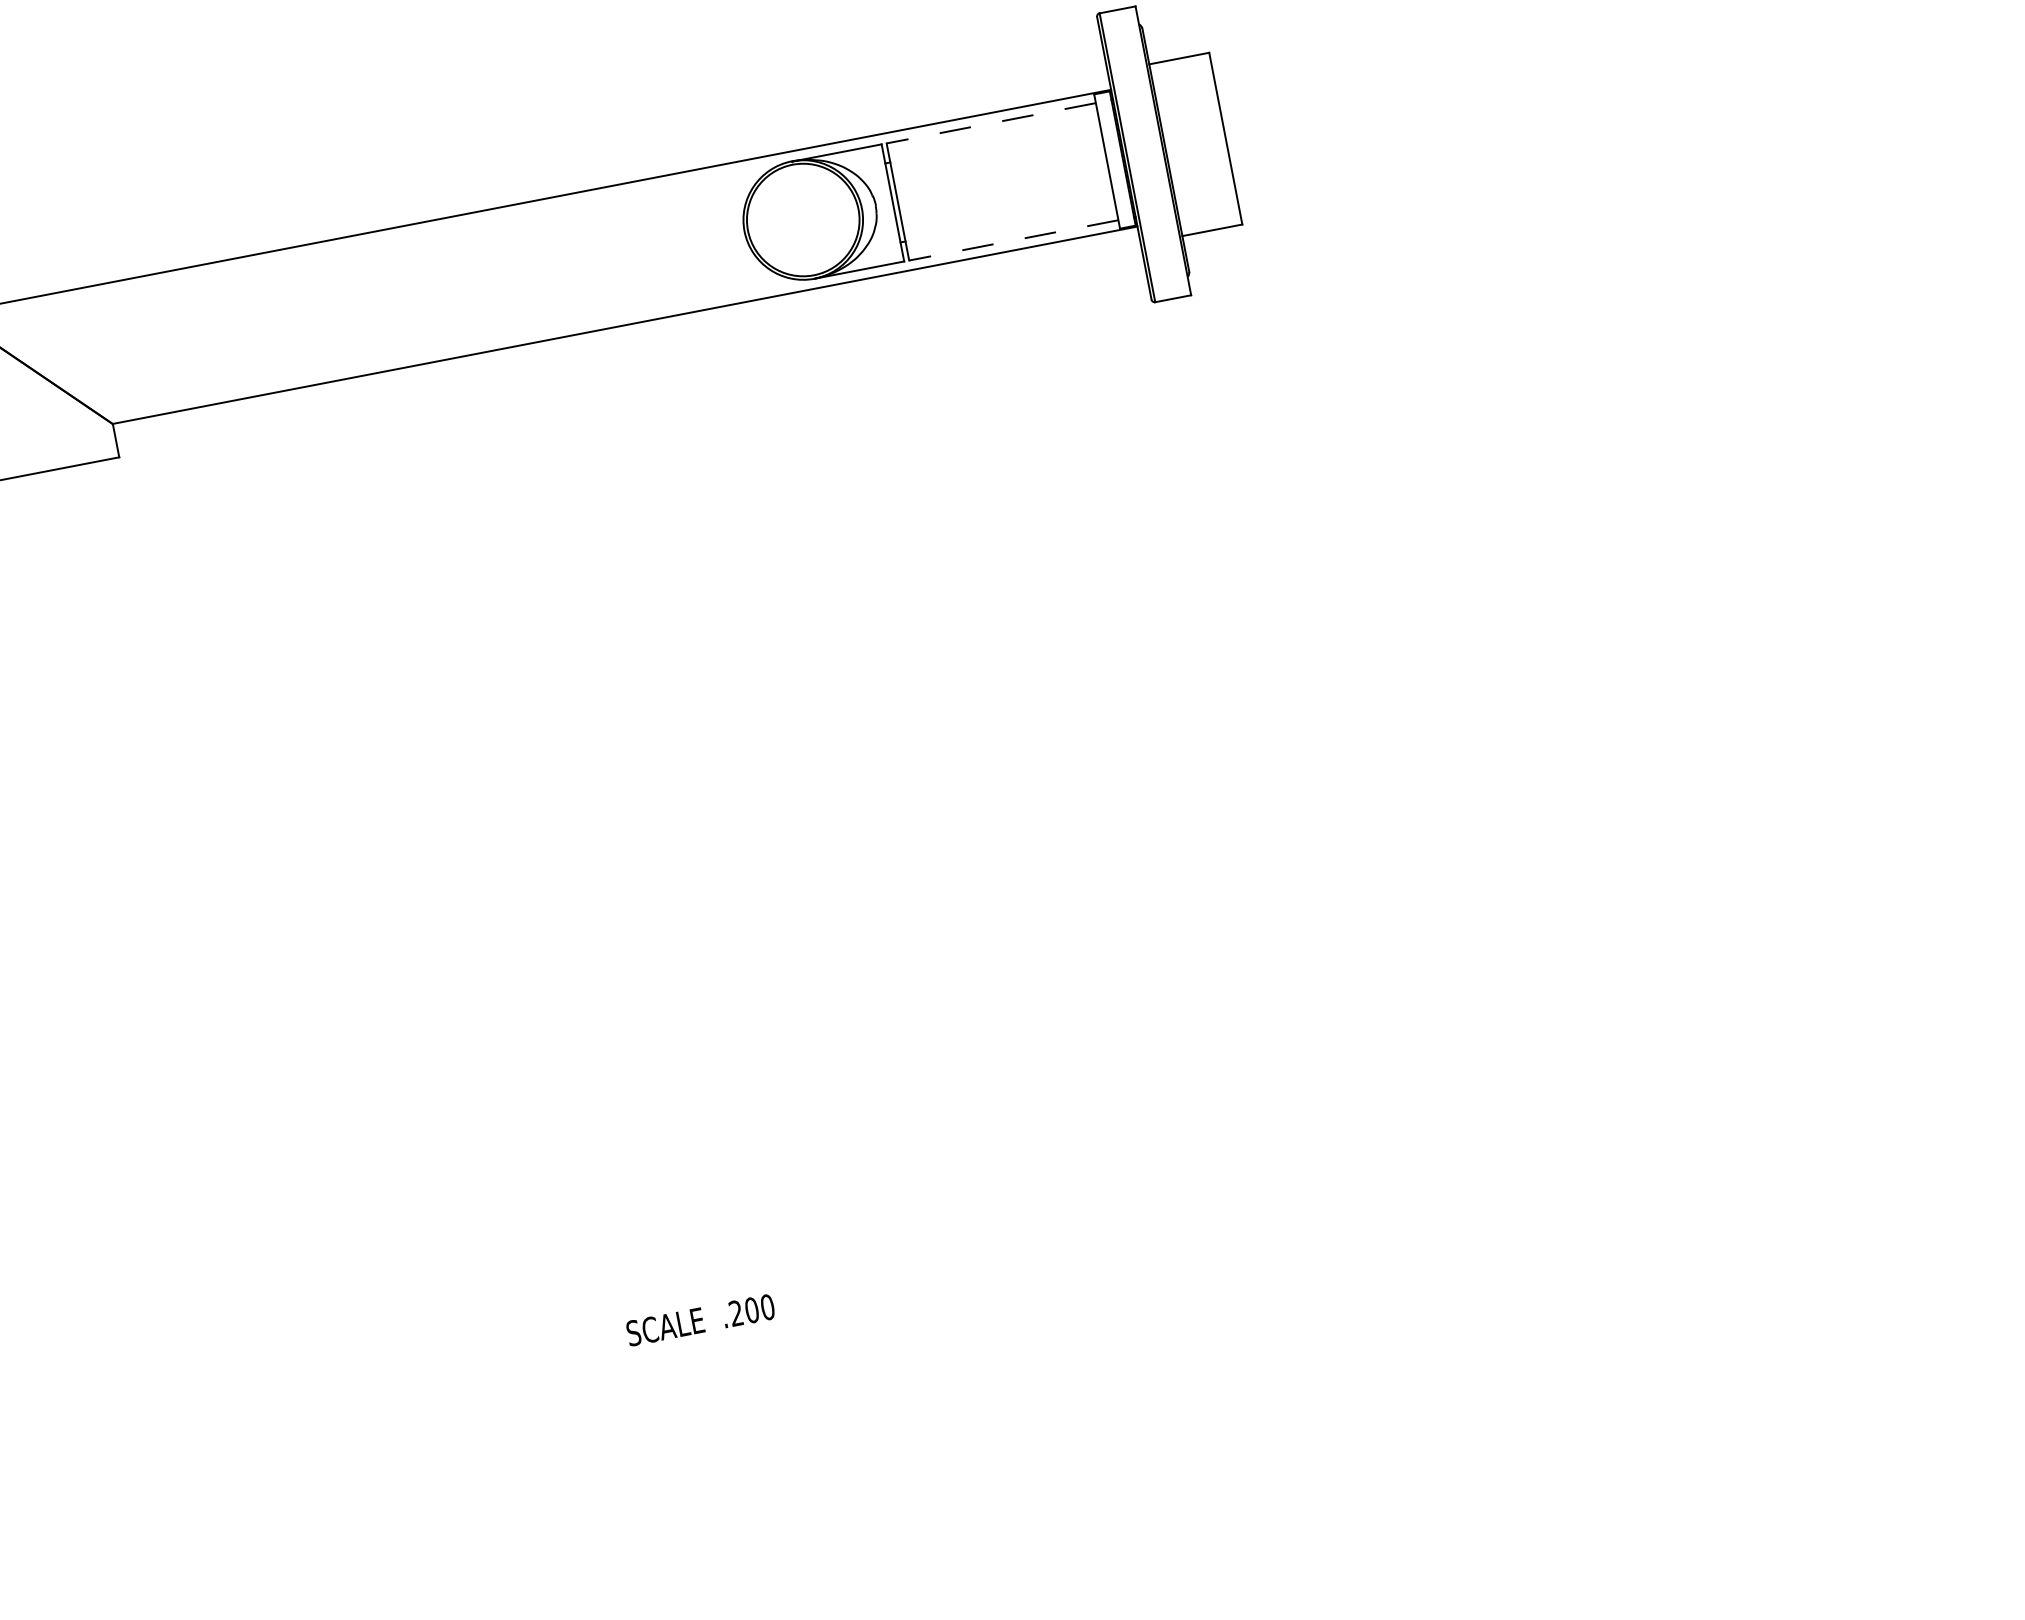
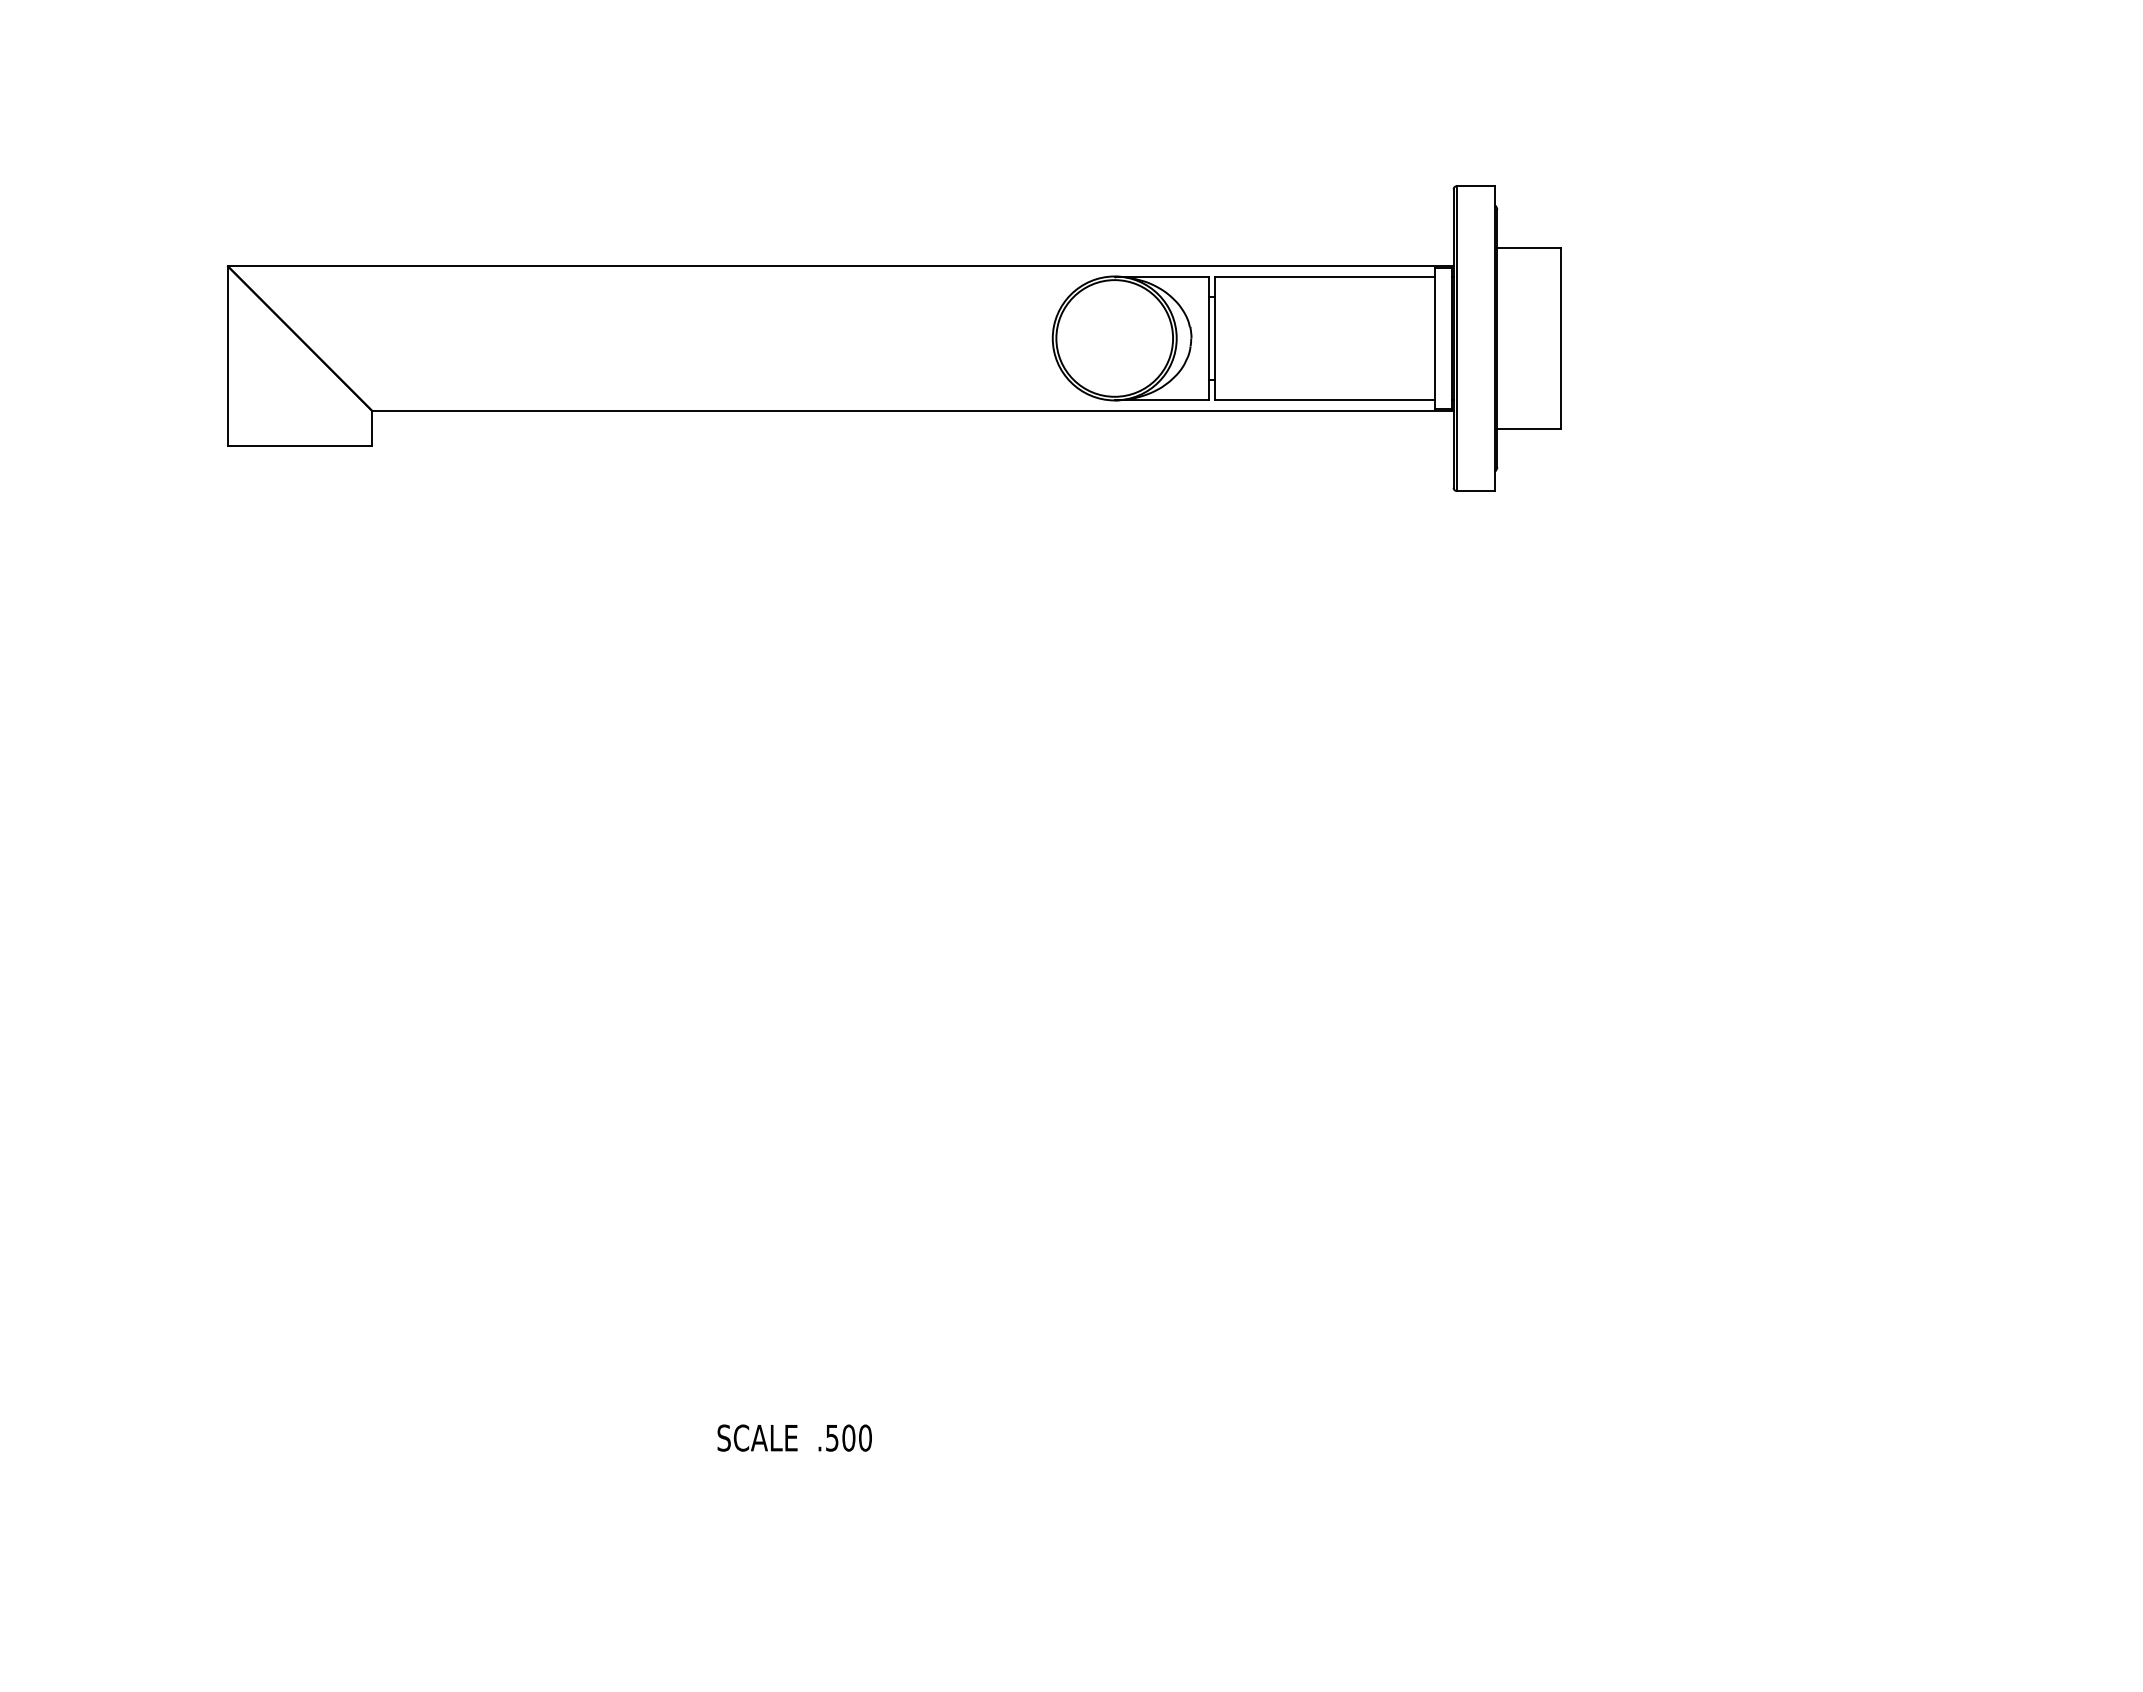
line: (990, 123) -> (1324, 276), dashed -> solid
line: (1013, 240) -> (1324, 400), dashed -> solid
text: (736, 1312) -> (832, 1437), .200 -> .500

